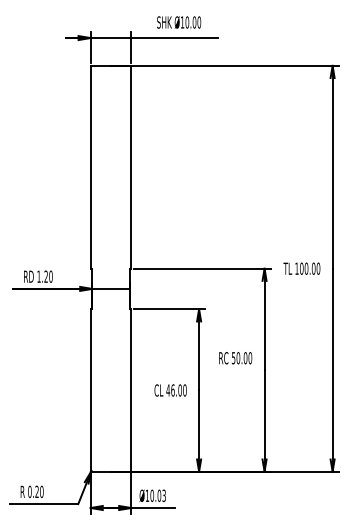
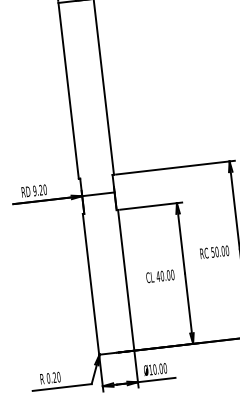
text: (38, 276) -> (34, 190), 1.20 -> 9.20
text: (235, 358) -> (214, 252), moved
text: (172, 389) -> (161, 275), 46.00 -> 40.00
text: (163, 495) -> (164, 368), Ø10.03 -> Ø10.00

